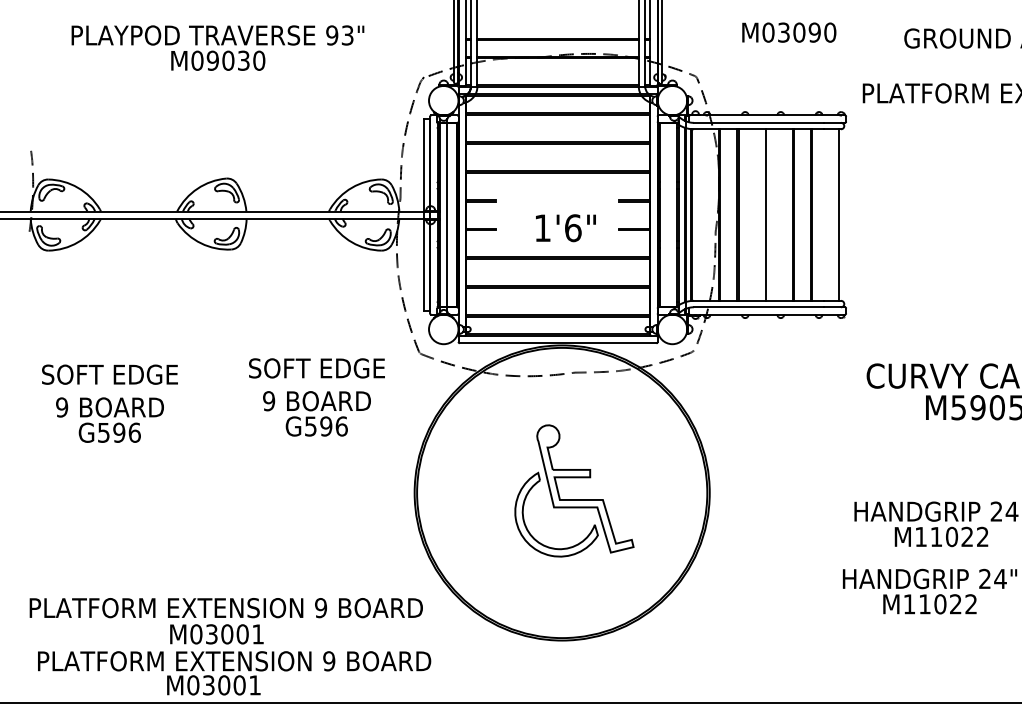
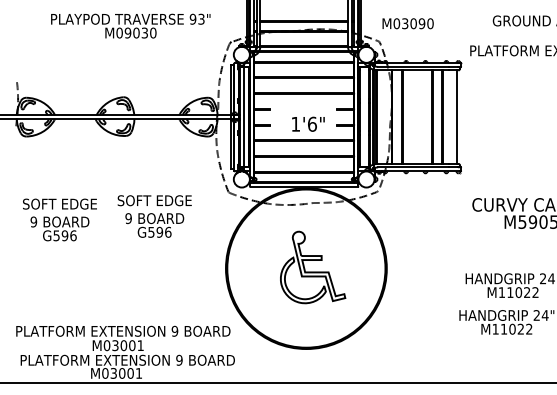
text: (788, 32) -> (407, 23), moved
text: (217, 46) -> (130, 25), moved
line: (766, 213) -> (417, 116), removed
text: (316, 397) -> (154, 216), moved

